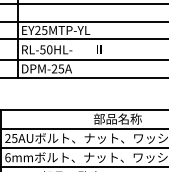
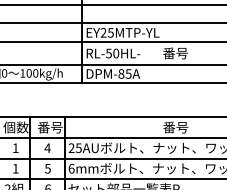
text: (105, 49) -> (175, 53), Ⅱ -> 番号
text: (54, 68) -> (121, 73), DPM-25A -> DPM-85A
text: (117, 119) -> (188, 127), 部品名称 -> 番号

